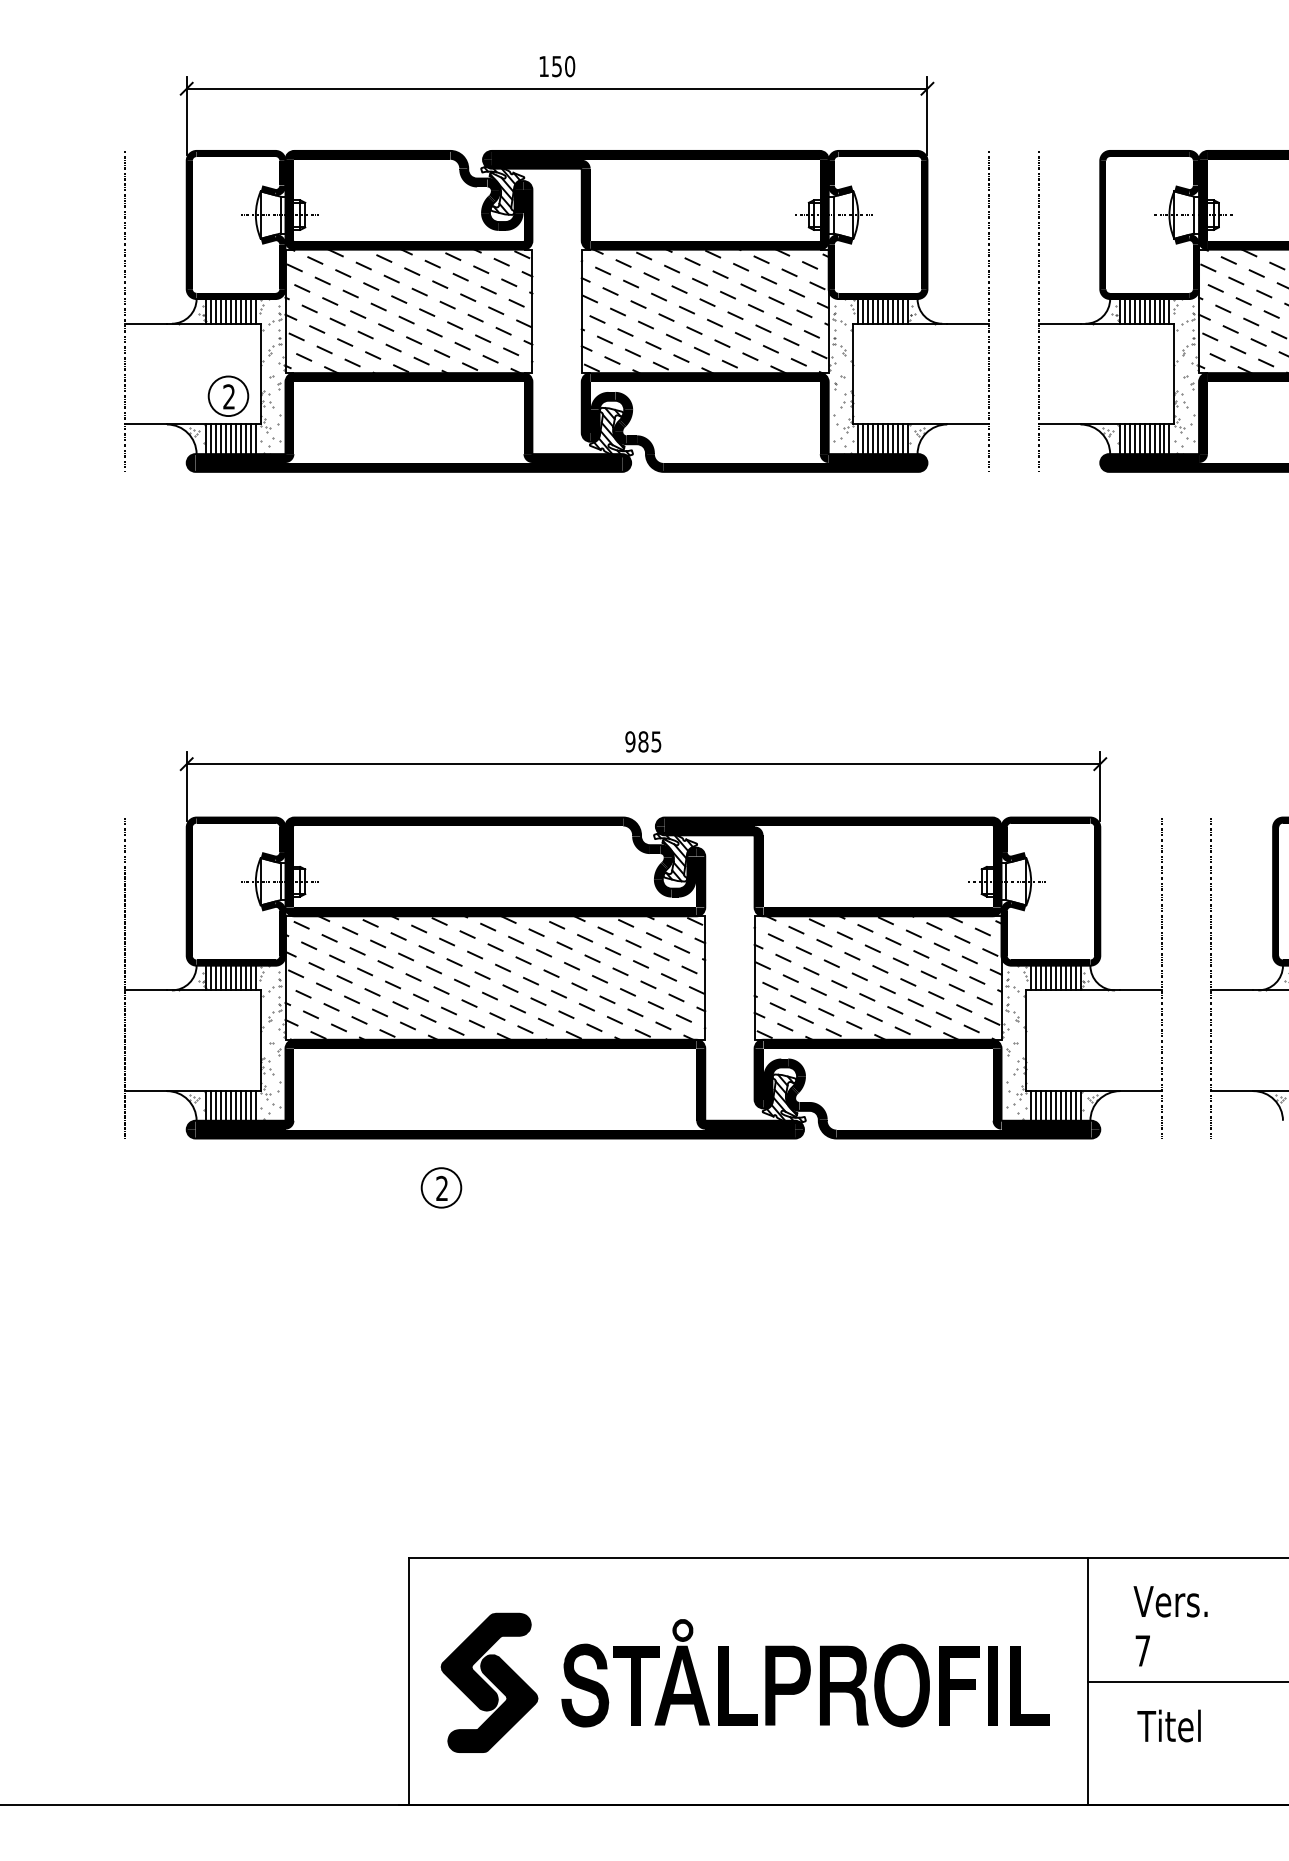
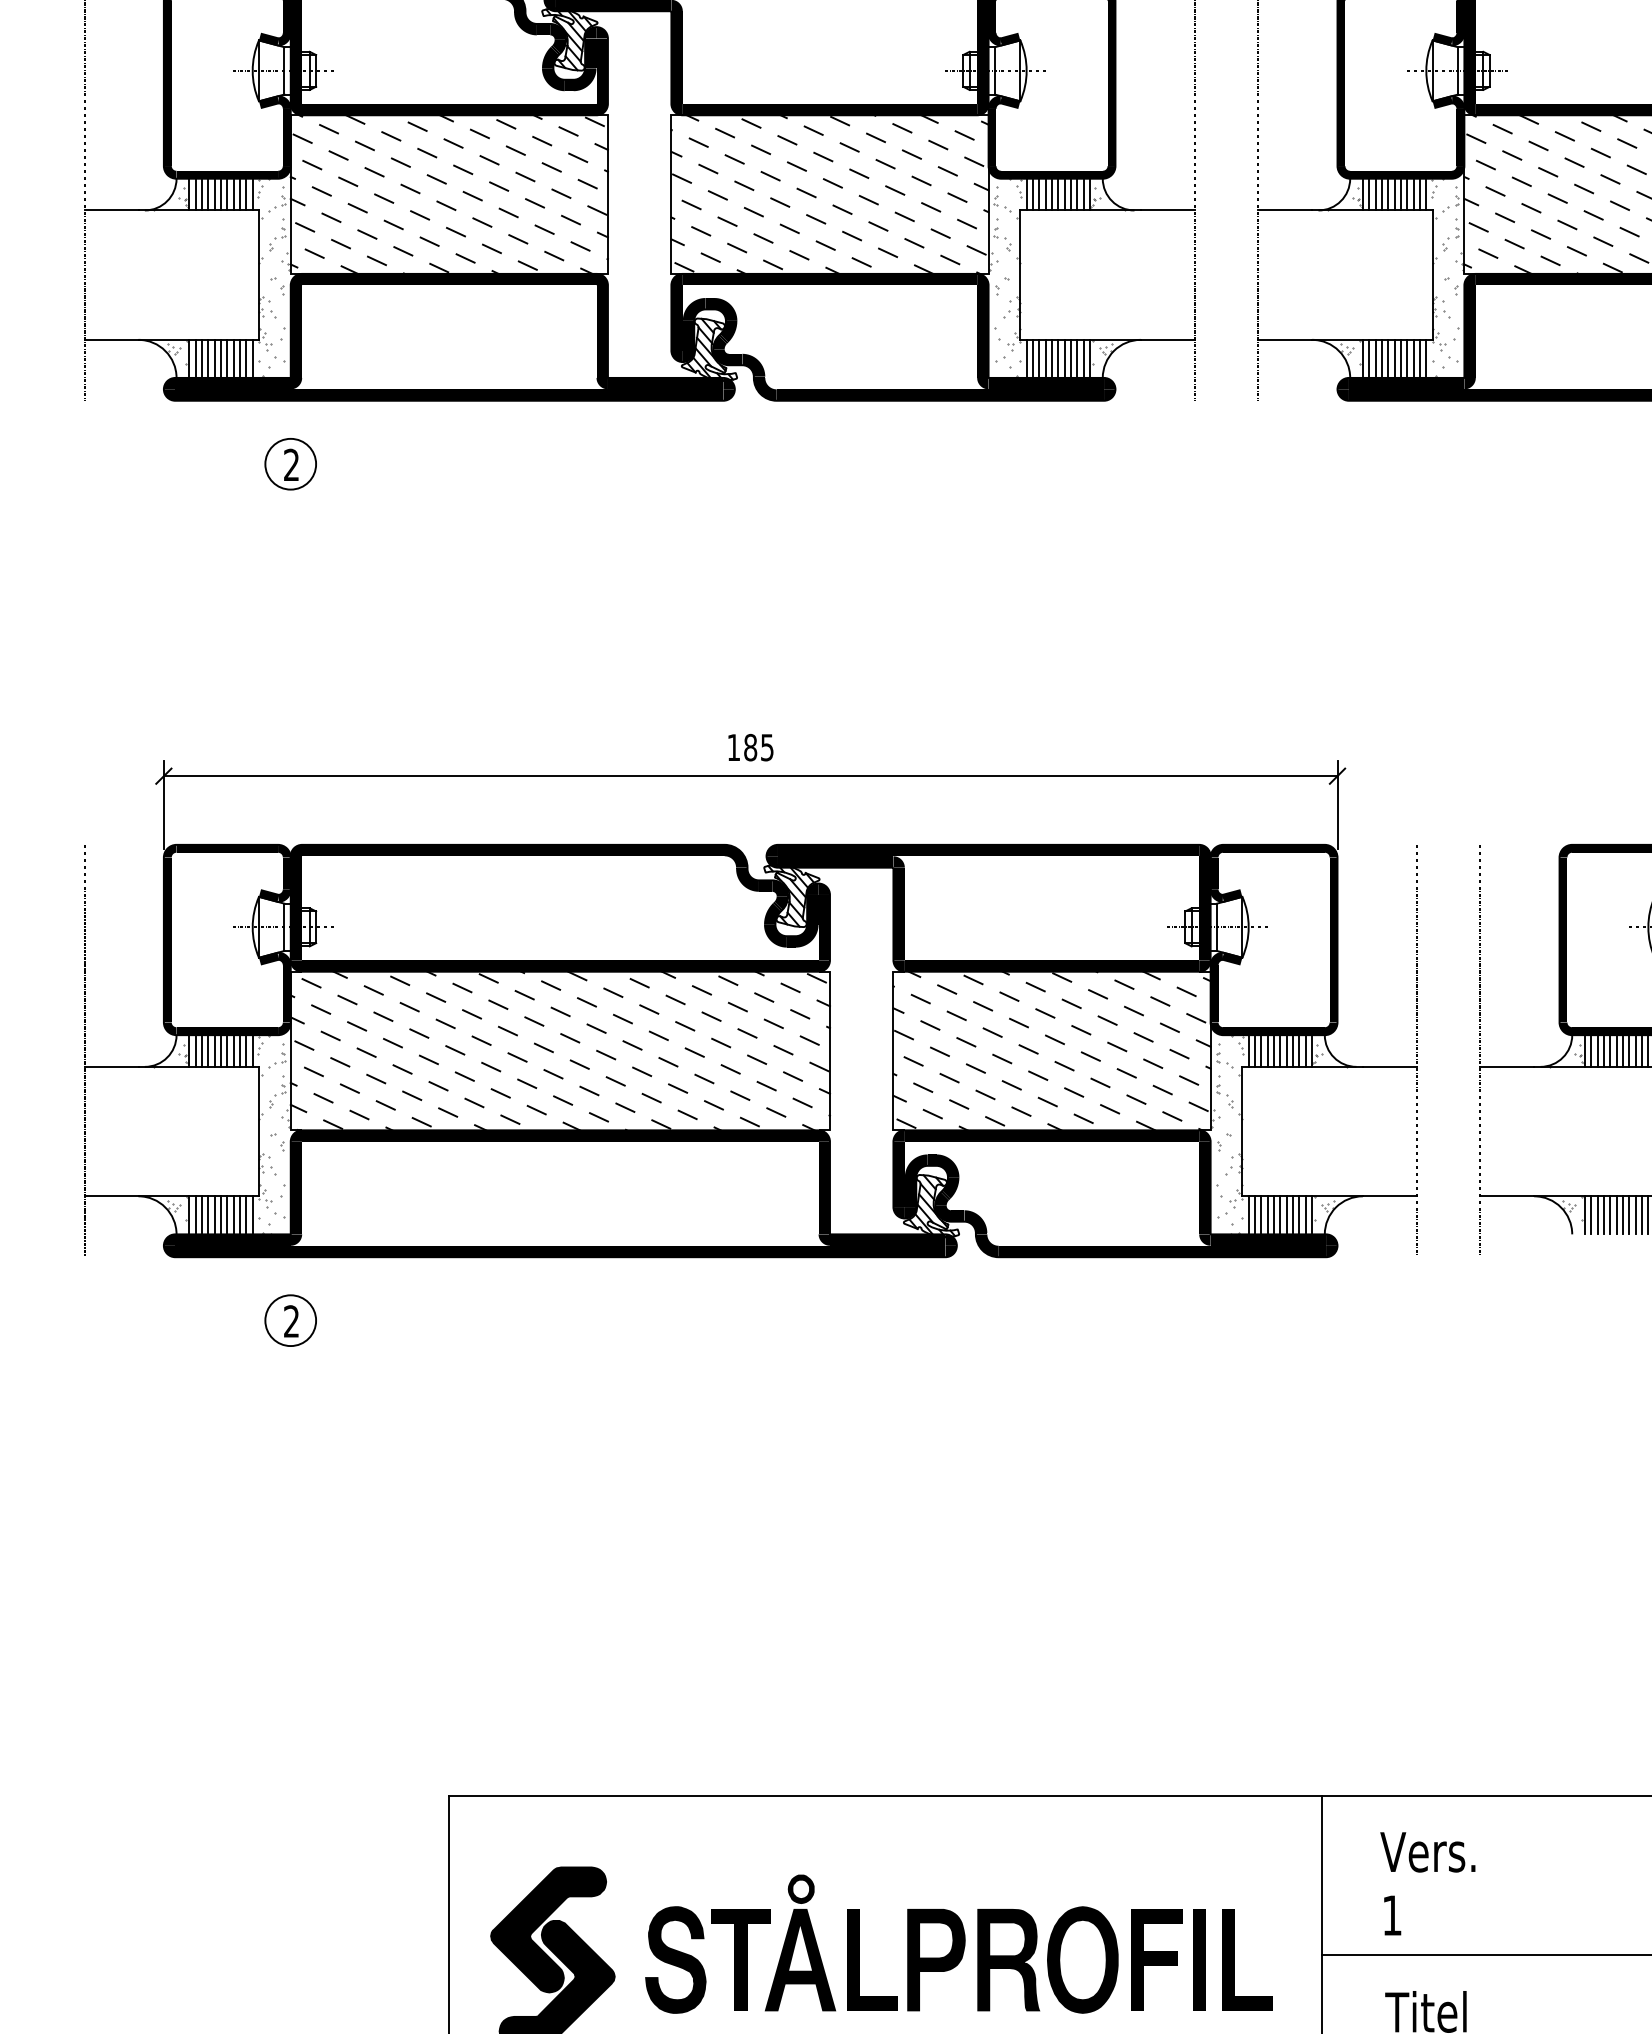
part: (228, 395) -> (290, 463), moved
text: (630, 741) -> (733, 747), 985 -> 185
part: (441, 1187) -> (290, 1320), moved
text: (1142, 1650) -> (1391, 1914), 7 -> 1

